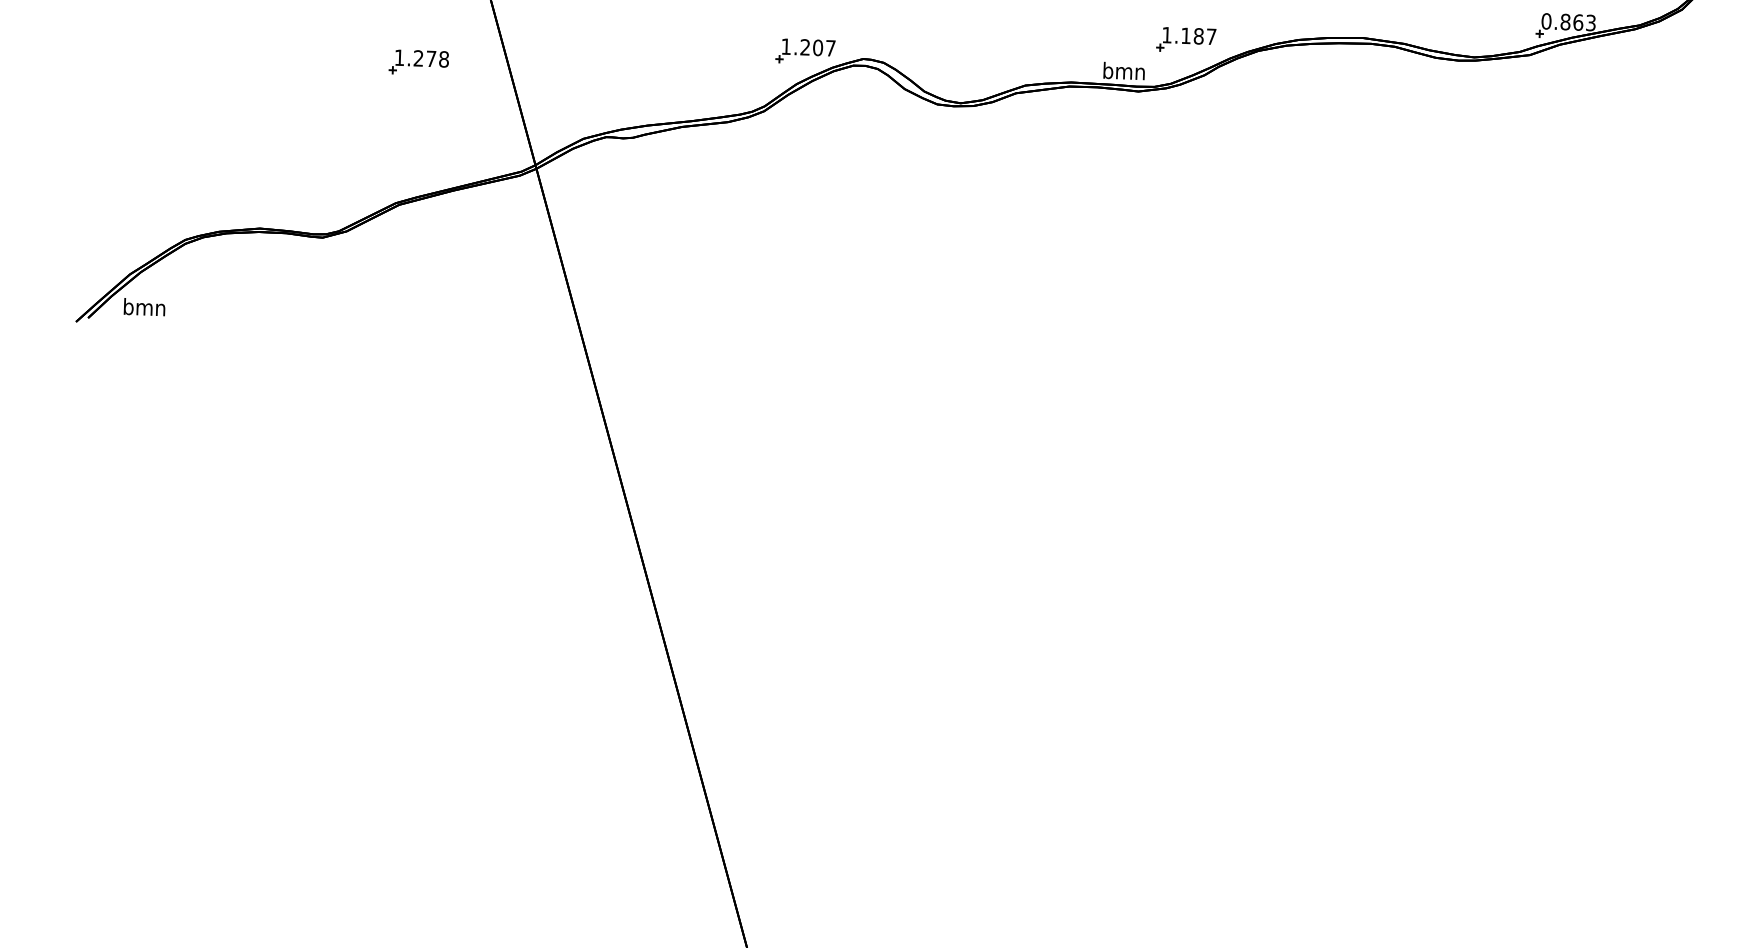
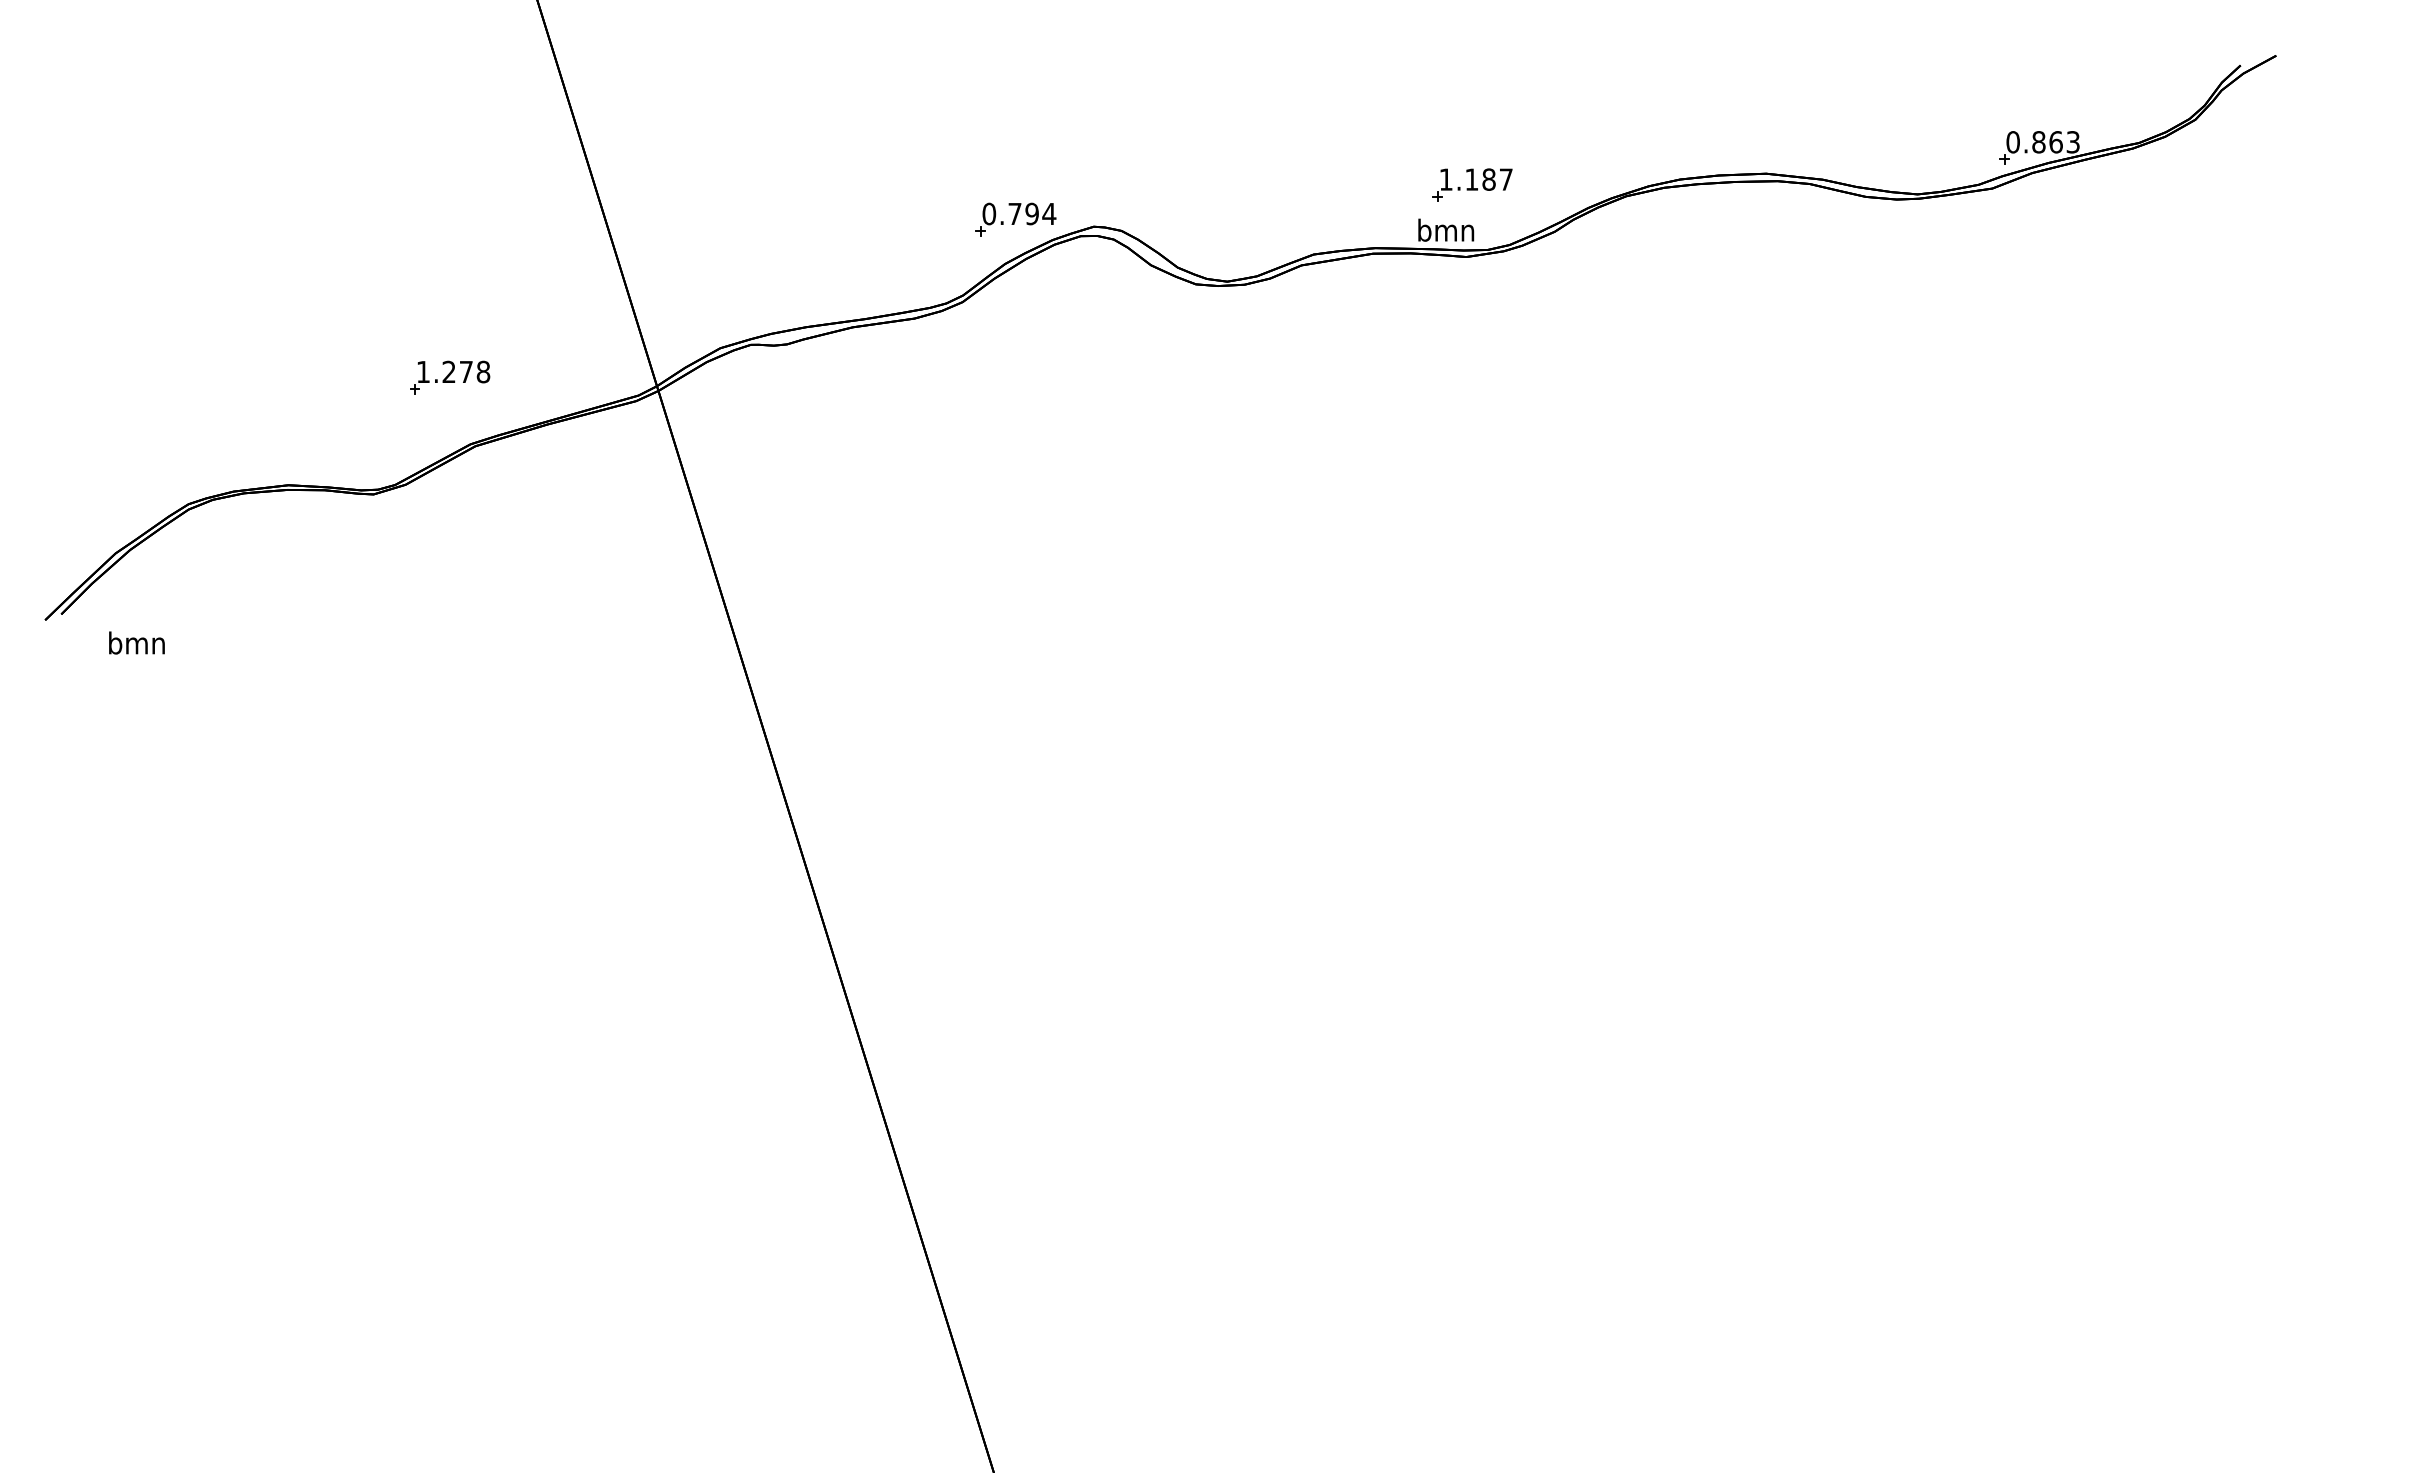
part: (1186, 39) -> (1472, 184), moved
text: (808, 47) -> (1019, 213), 1.207 -> 0.794
part: (419, 62) -> (450, 377), moved
text: (144, 306) -> (136, 642), moved

